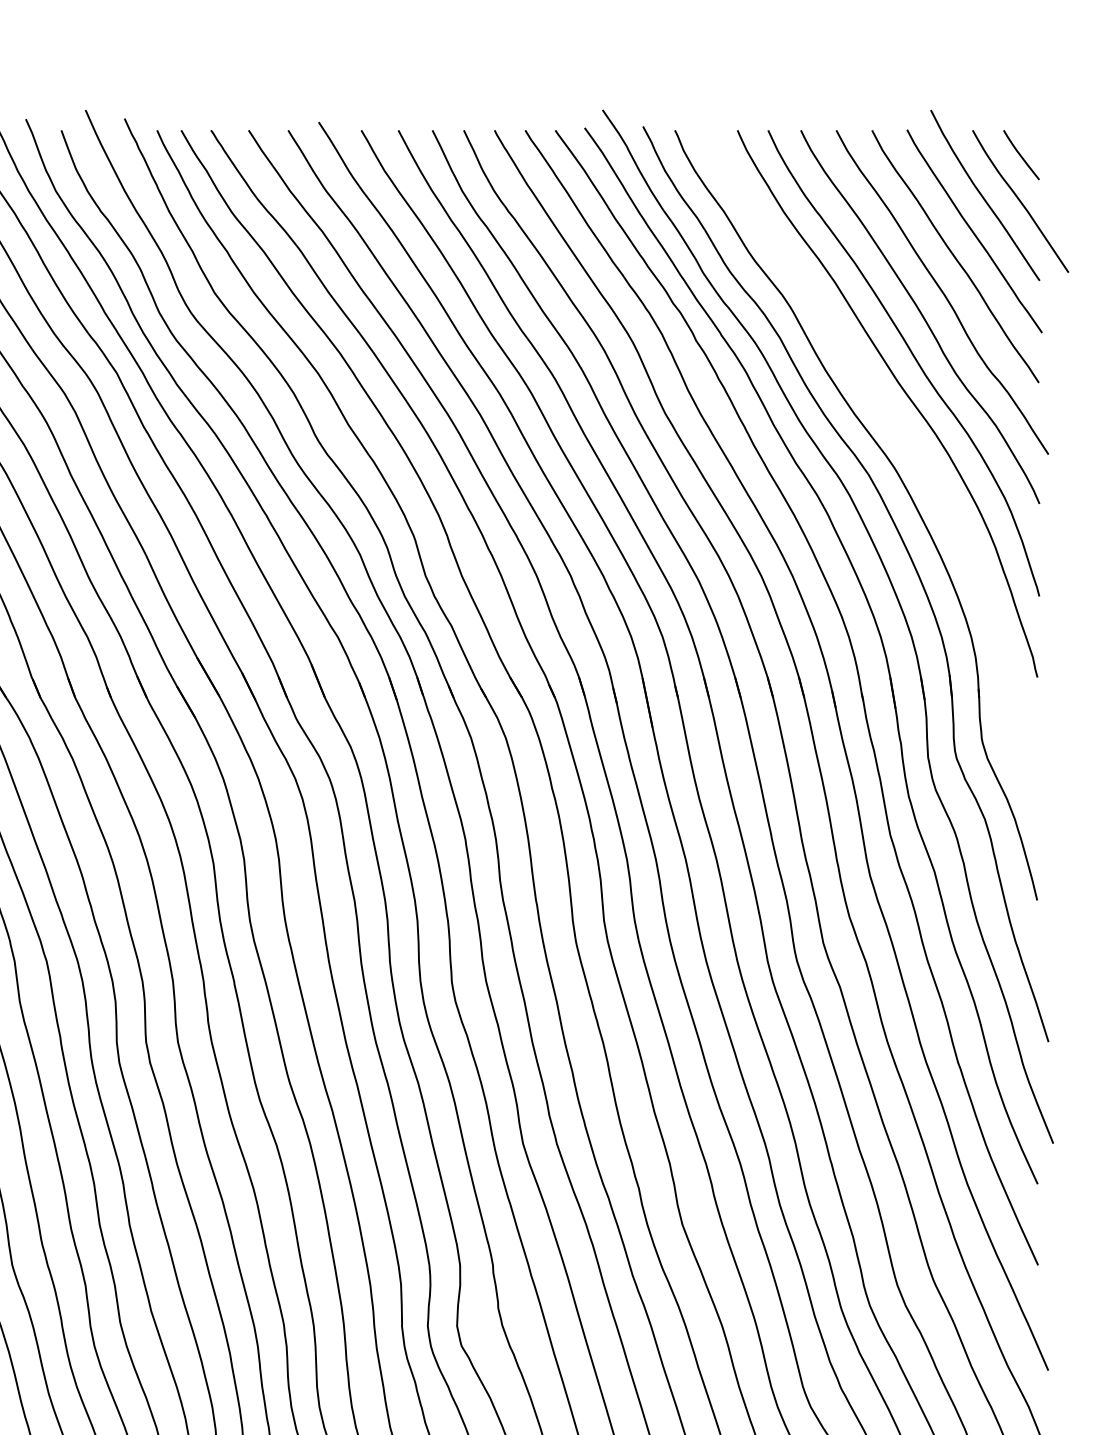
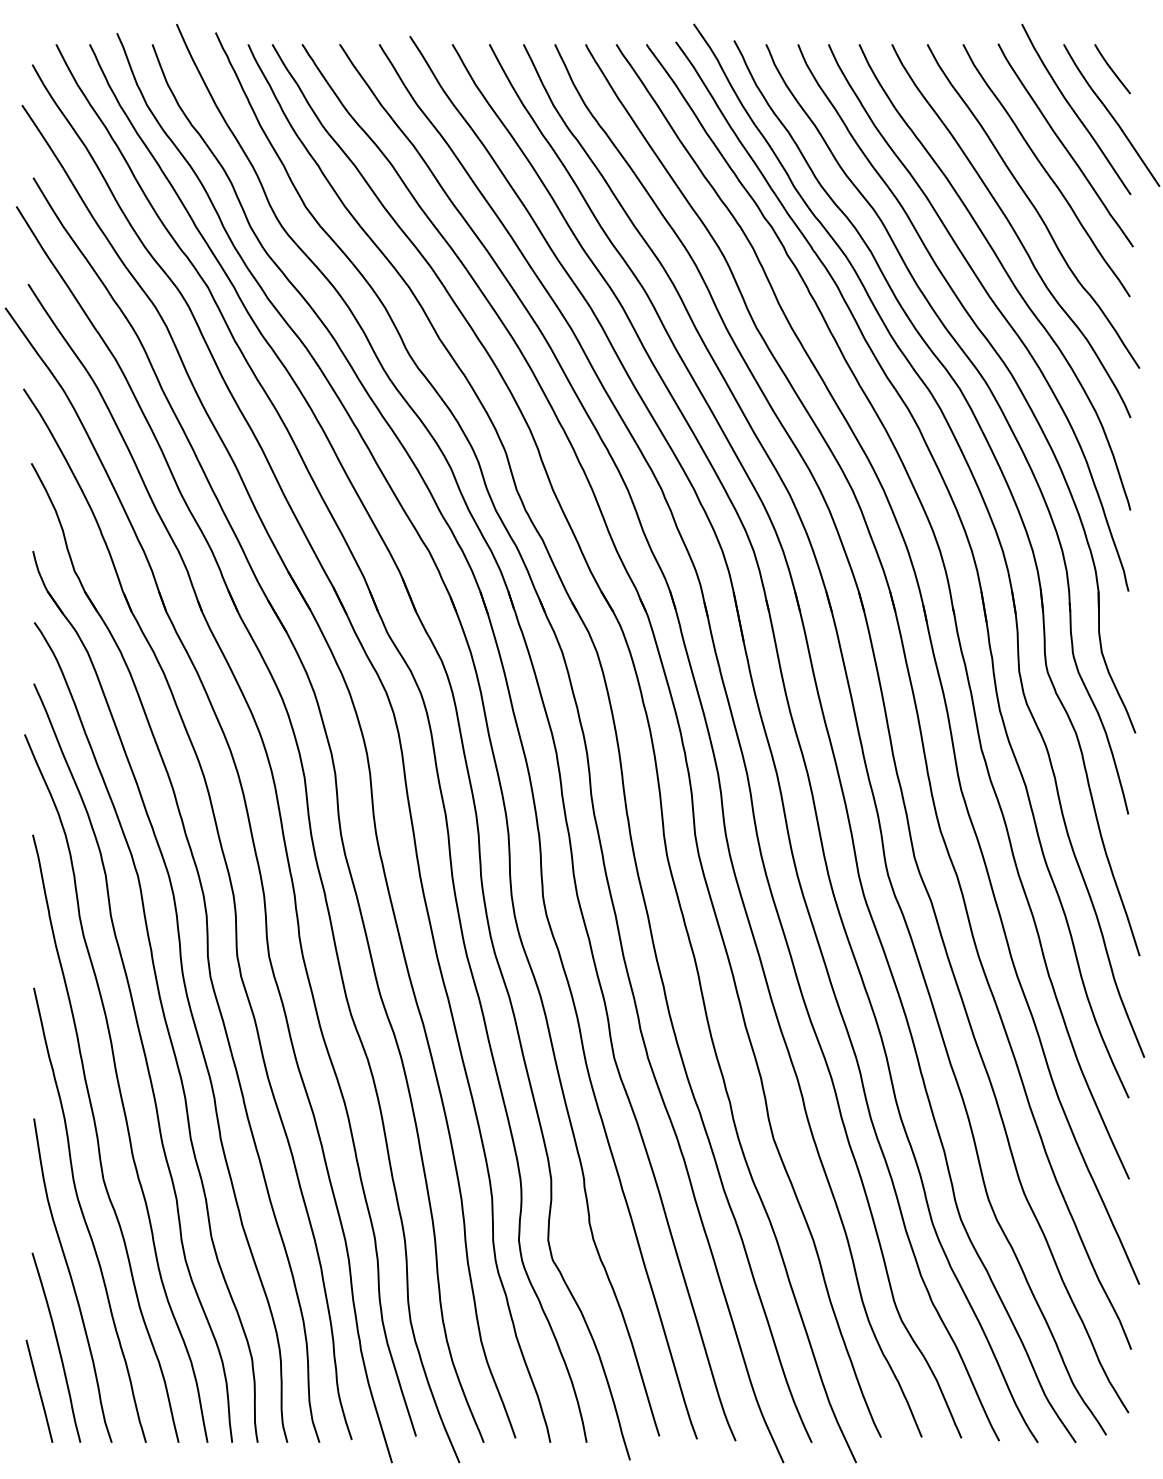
part: (912, 450) -> (1003, 364), added

